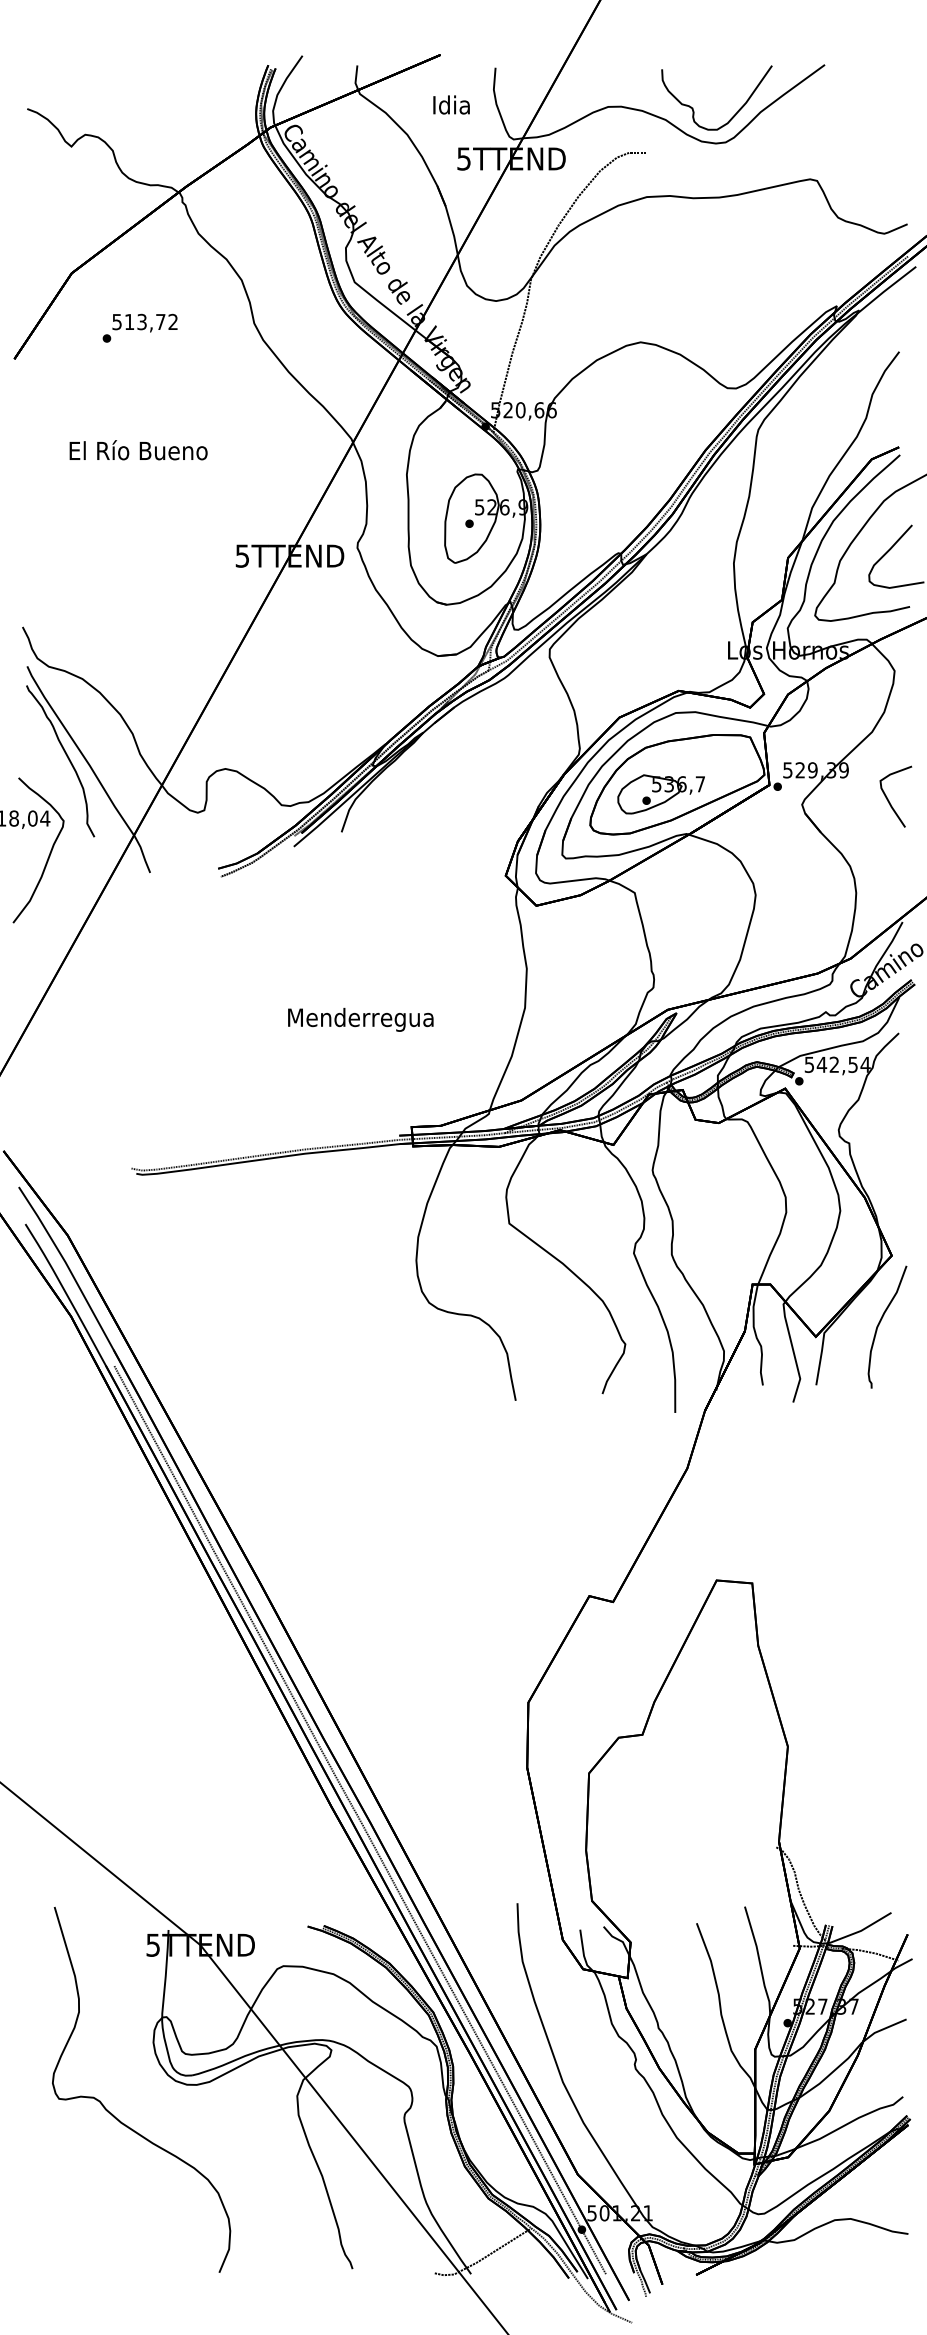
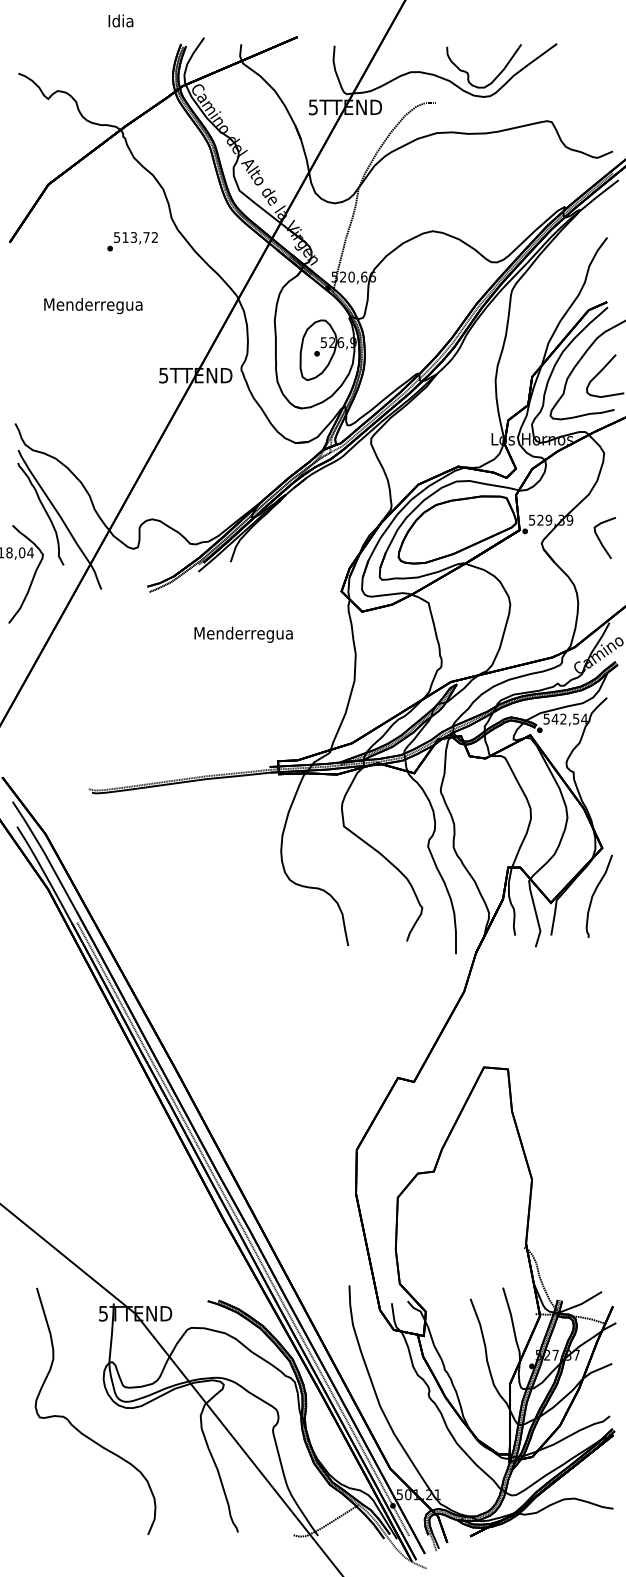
text: (450, 104) -> (120, 20), moved
text: (139, 327) -> (132, 241), moved
text: (138, 452) -> (93, 305), El Río Bueno -> Menderregua
part: (659, 794) -> (445, 536), removed
text: (360, 1019) -> (243, 634), moved

